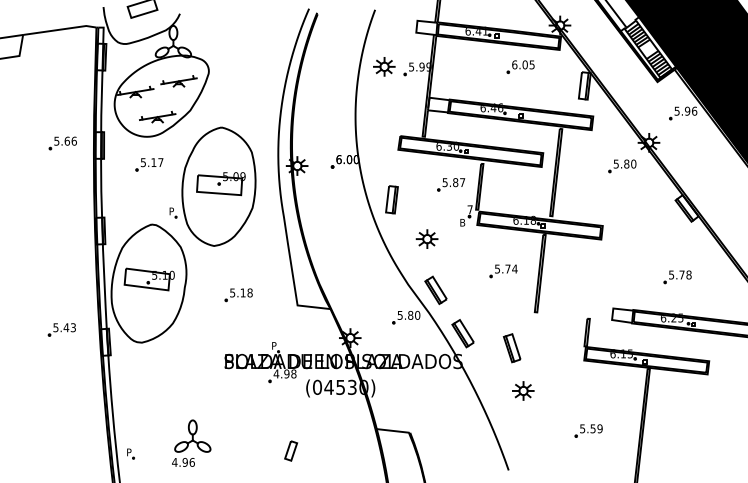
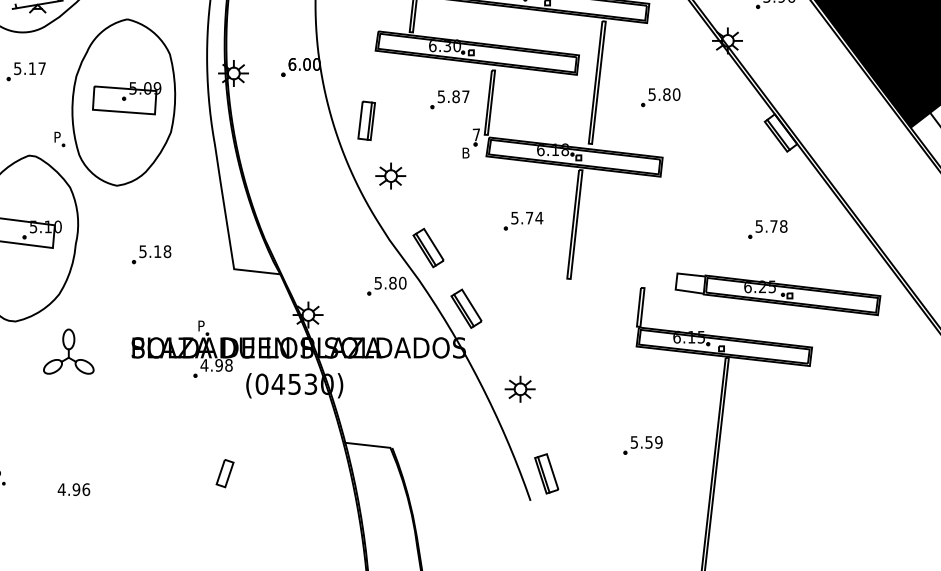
part: (622, 166) -> (660, 97), moved
part: (426, 238) -> (389, 175), moved
part: (511, 348) -> (545, 474), moved
part: (523, 390) -> (520, 388), moved
part: (192, 435) -> (68, 350), moved

